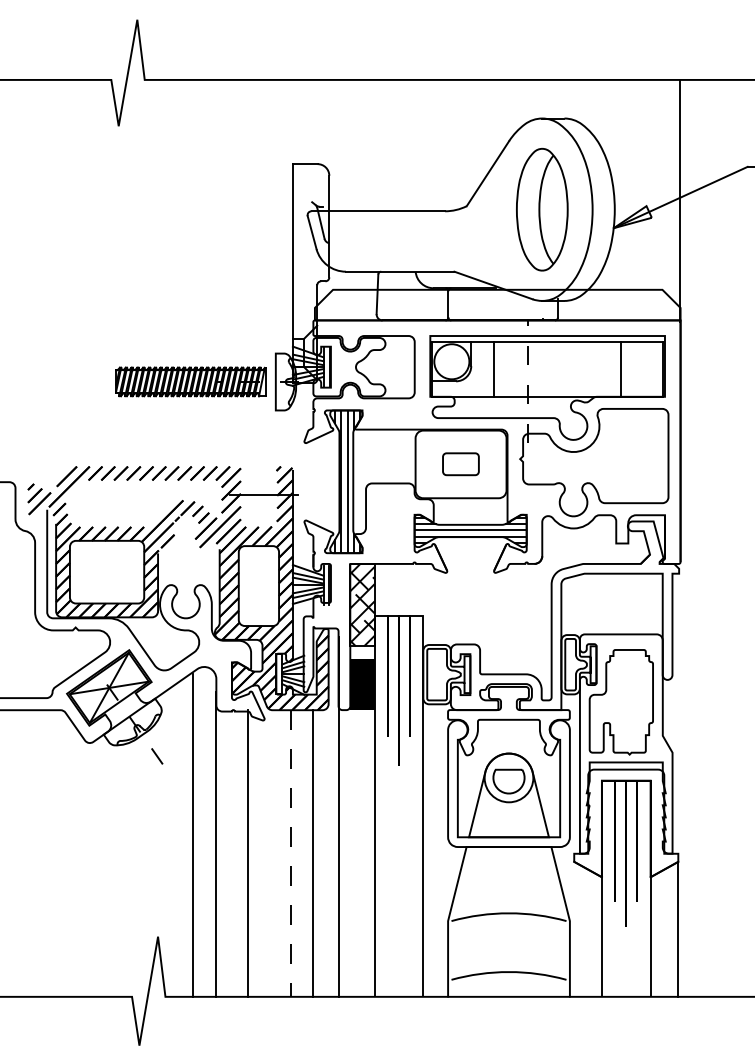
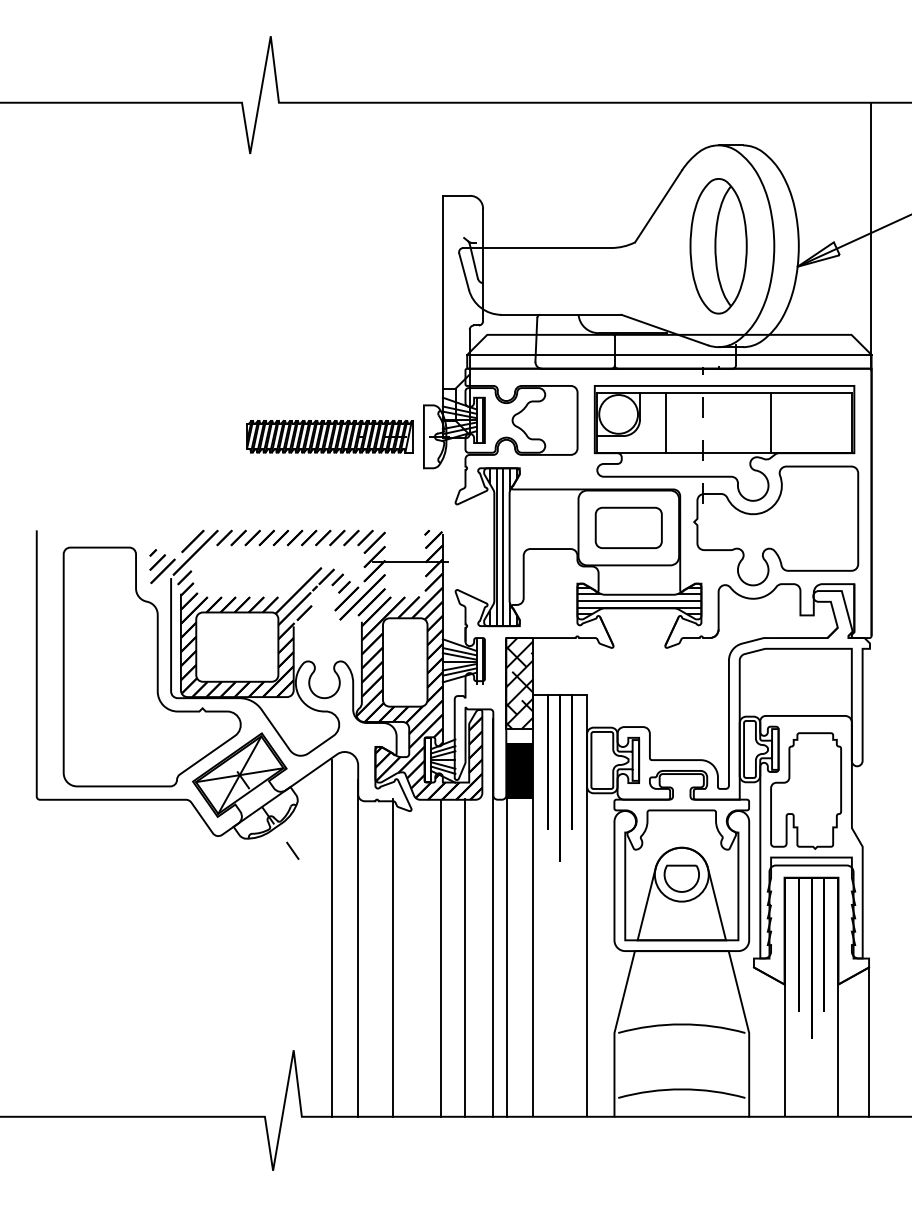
line: (497, 307) -> (669, 354), added
line: (620, 369) -> (771, 422), moved
part: (460, 464) -> (628, 527), size x1.67
line: (350, 851) -> (506, 955), added
line: (290, 853) -> (440, 958), dashed -> solid

